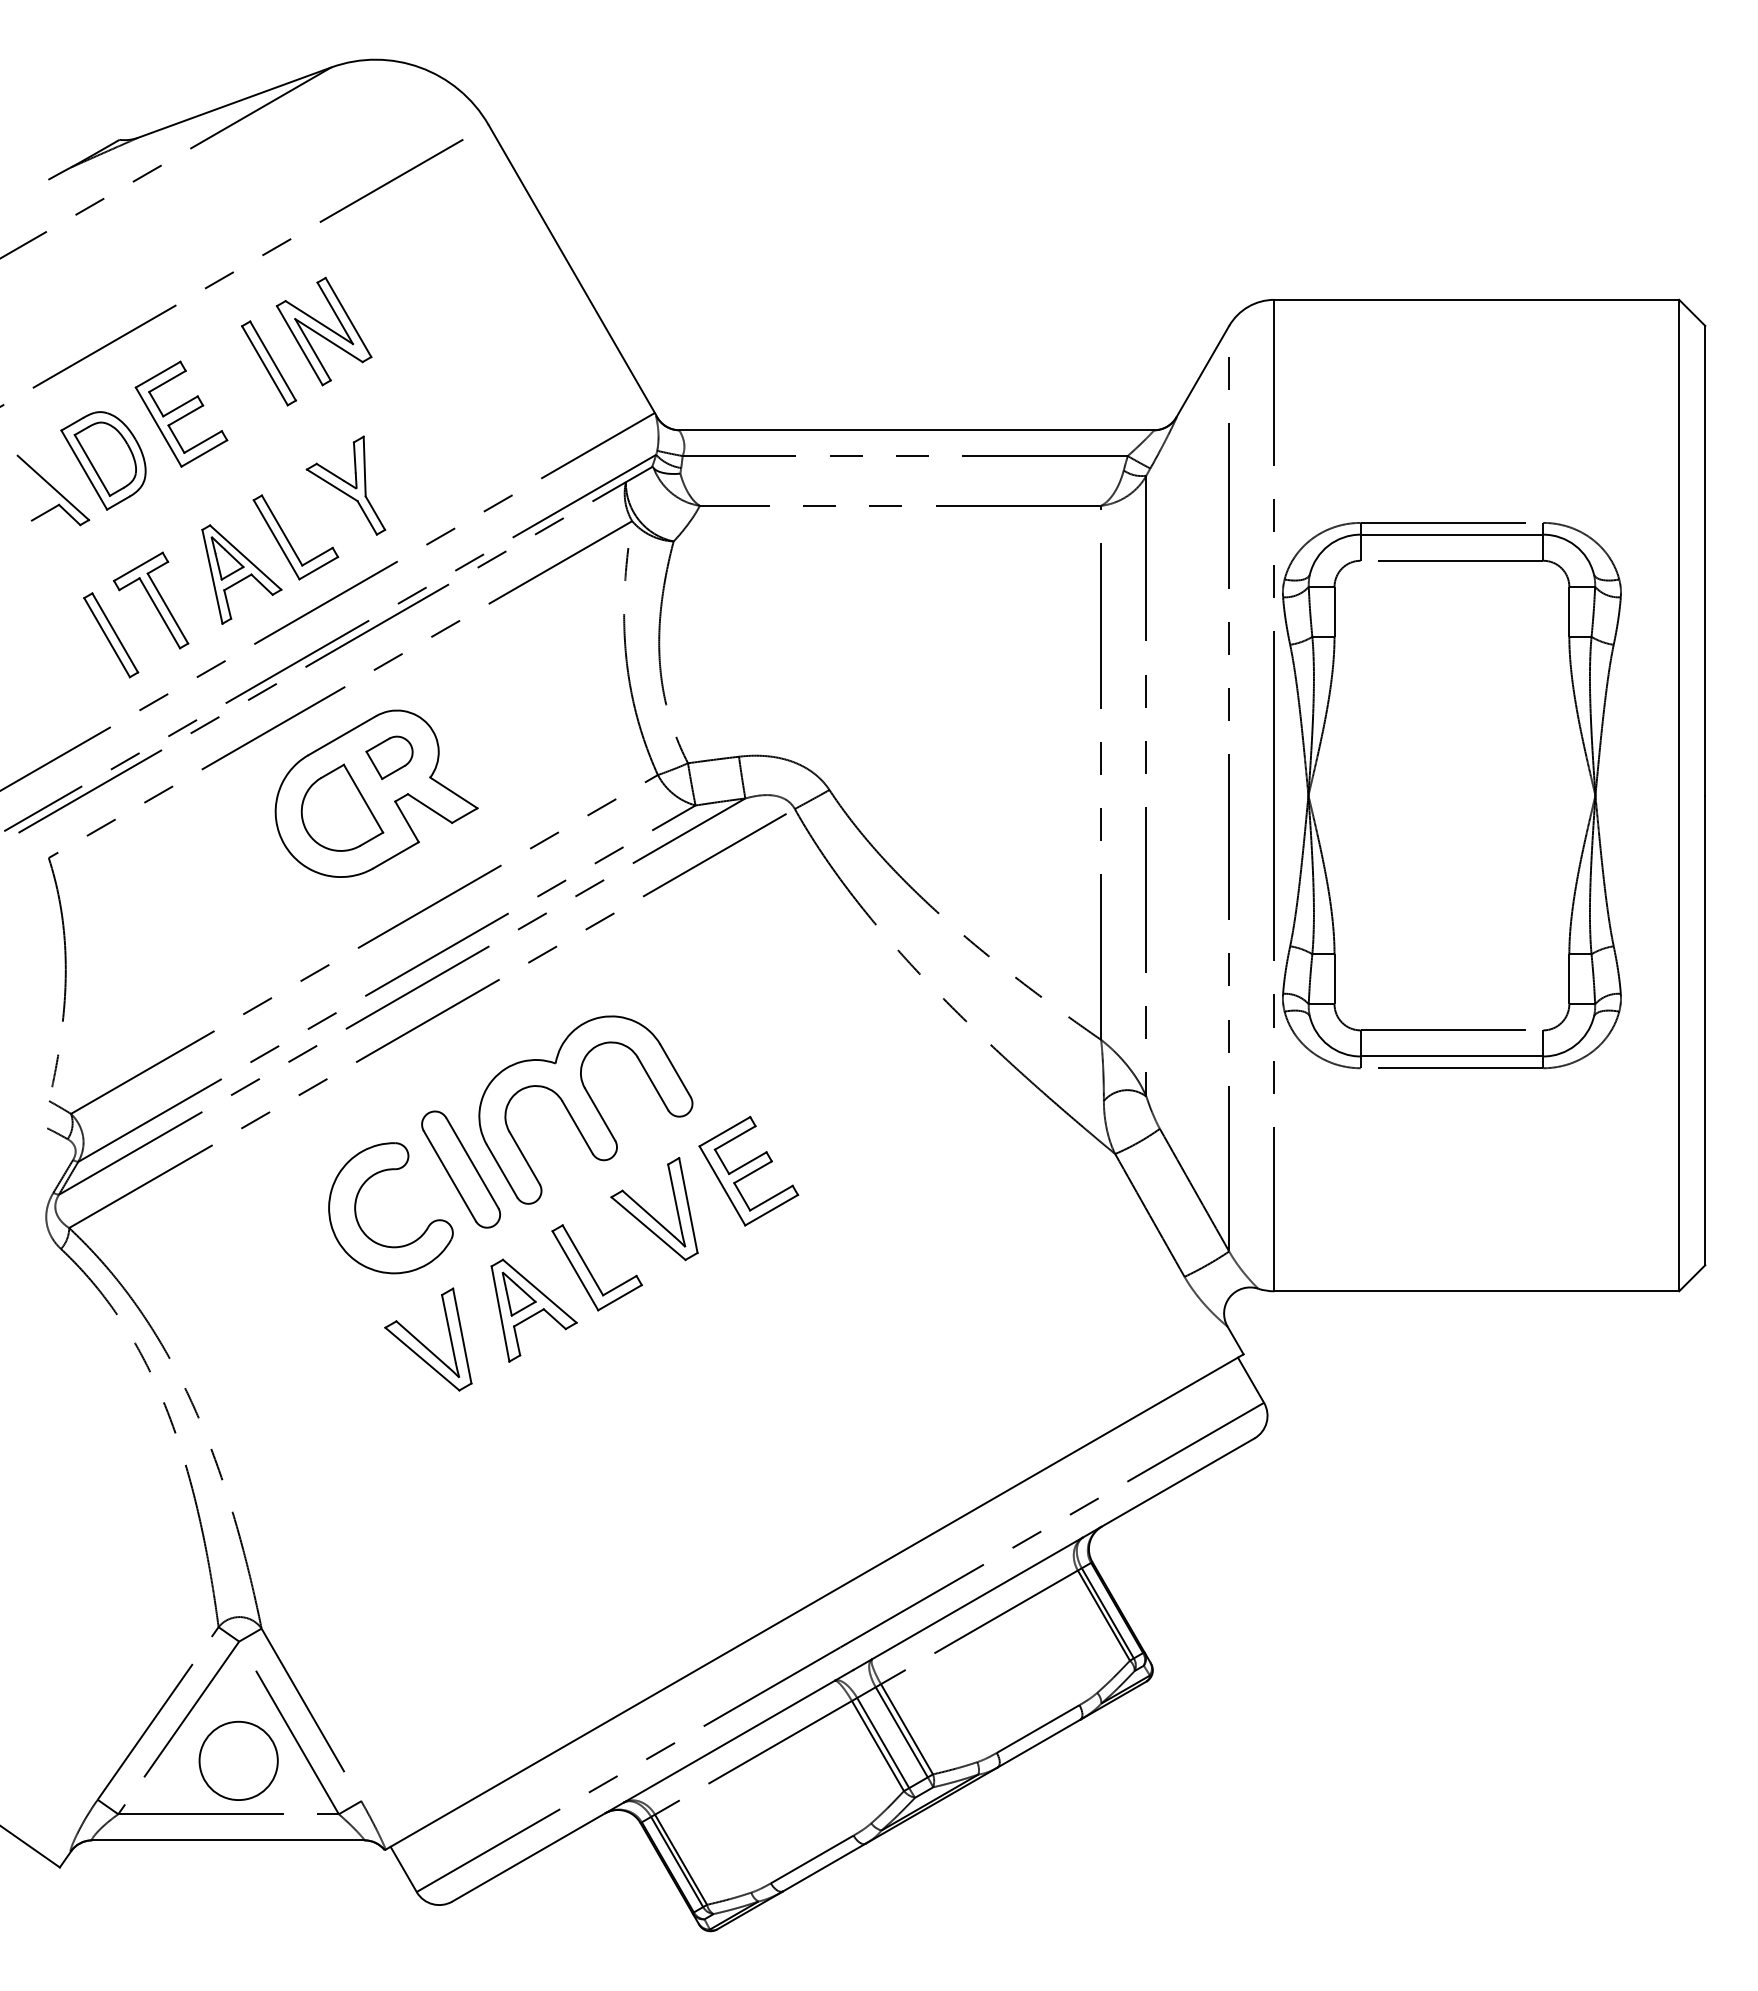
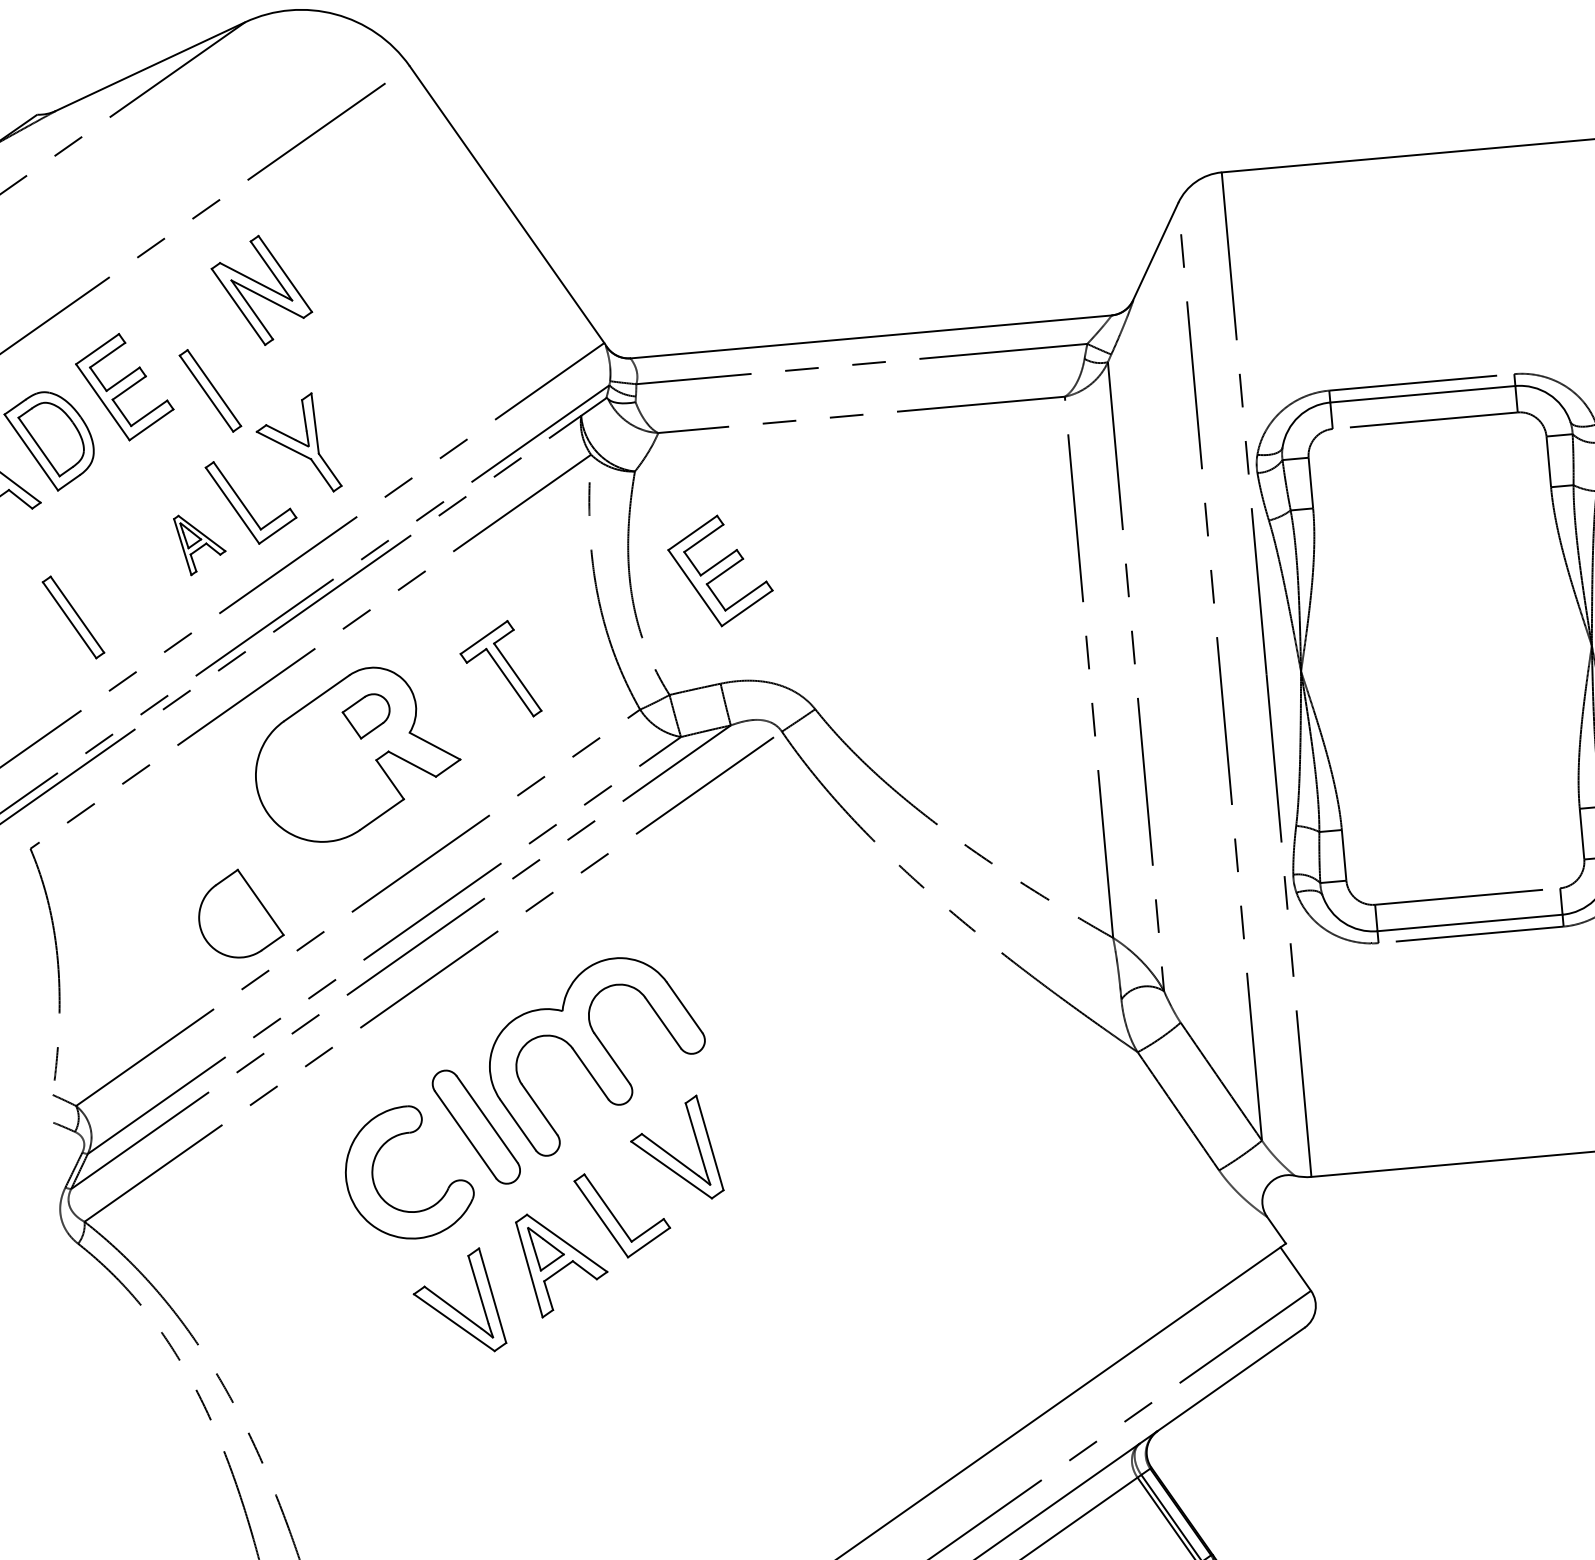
part: (268, 363) -> (209, 391), moved
part: (241, 574) -> (200, 544), size x0.6
part: (151, 600) -> (500, 670), moved
part: (342, 807) -> (240, 913), moved
part: (748, 1170) -> (720, 570), moved

